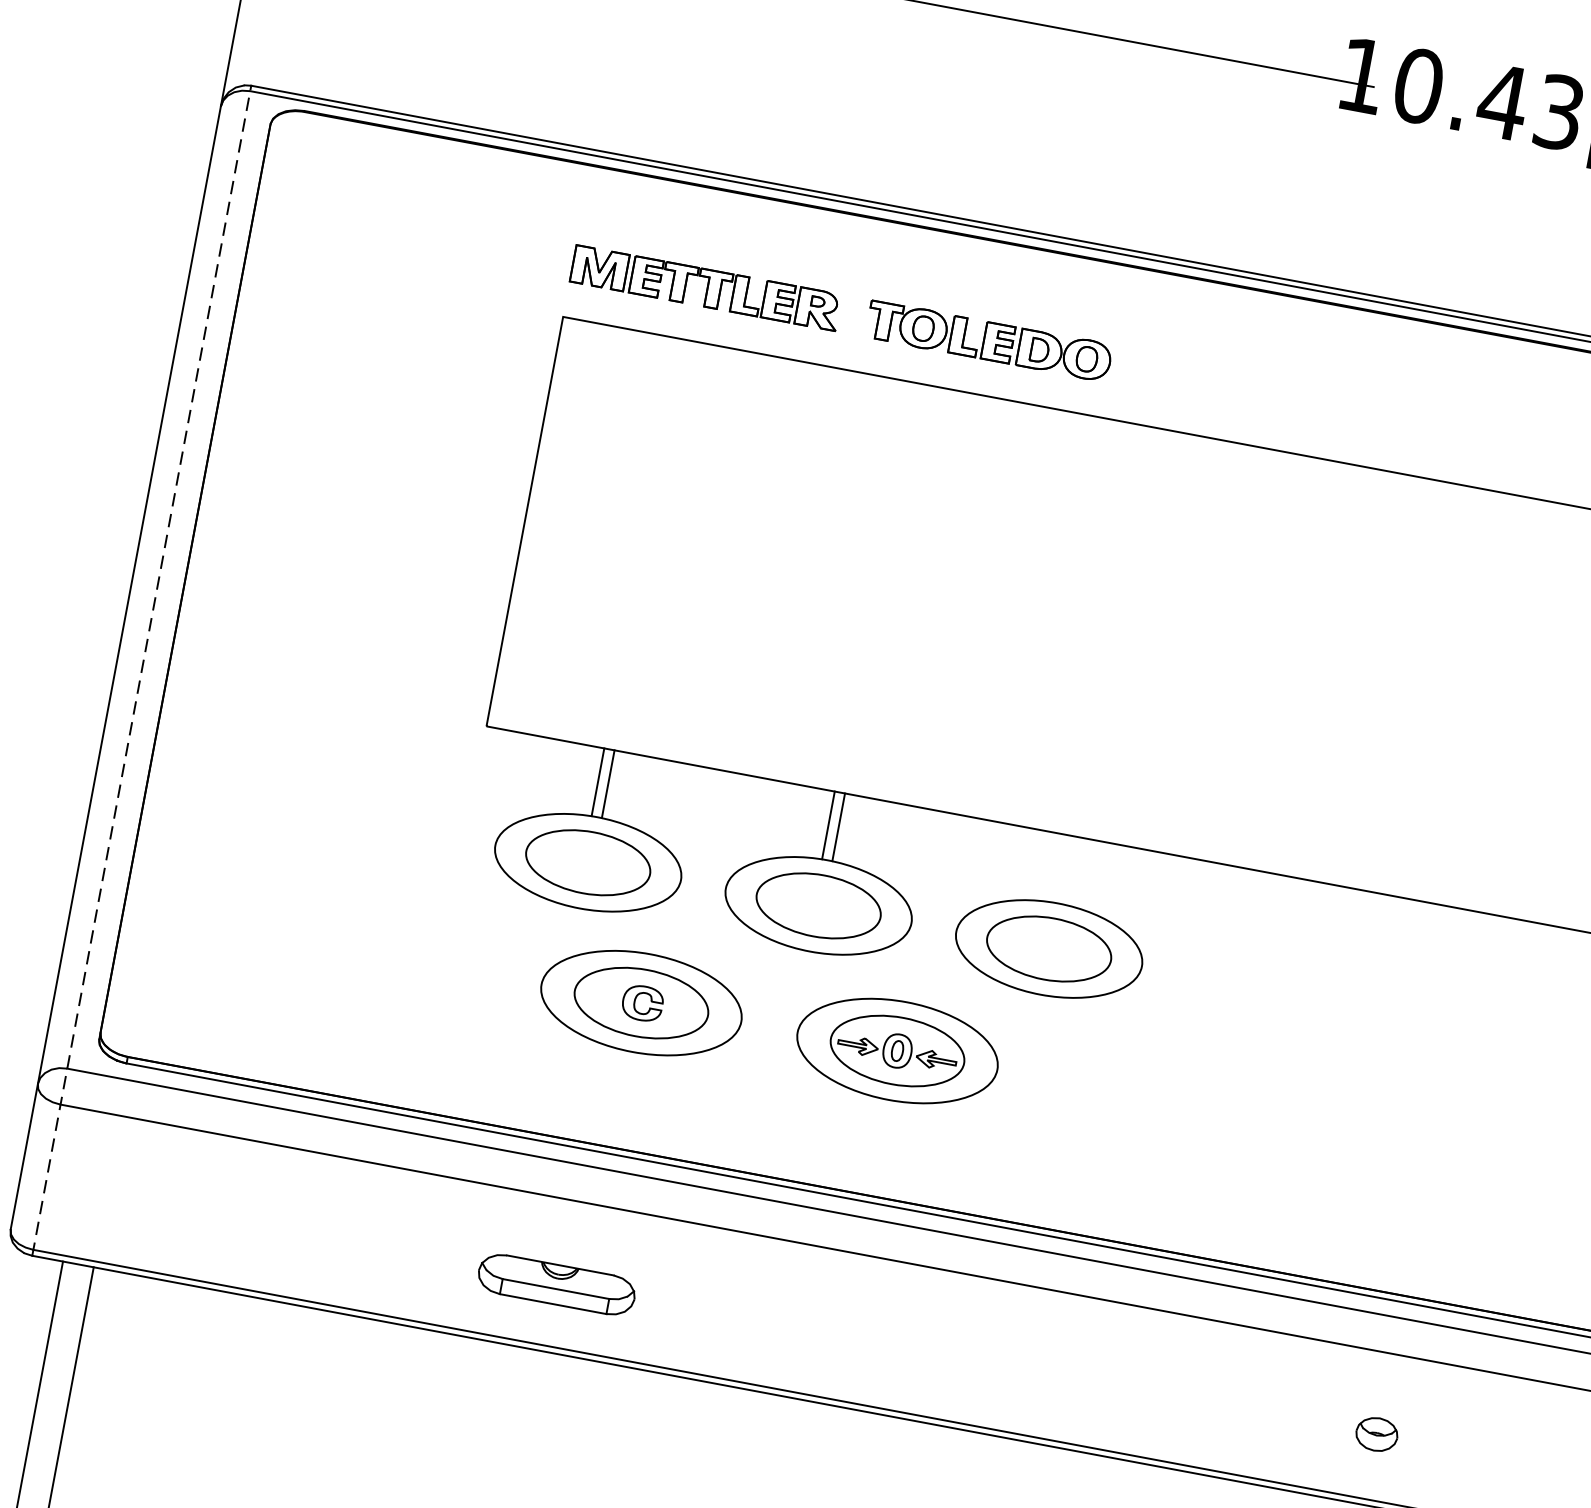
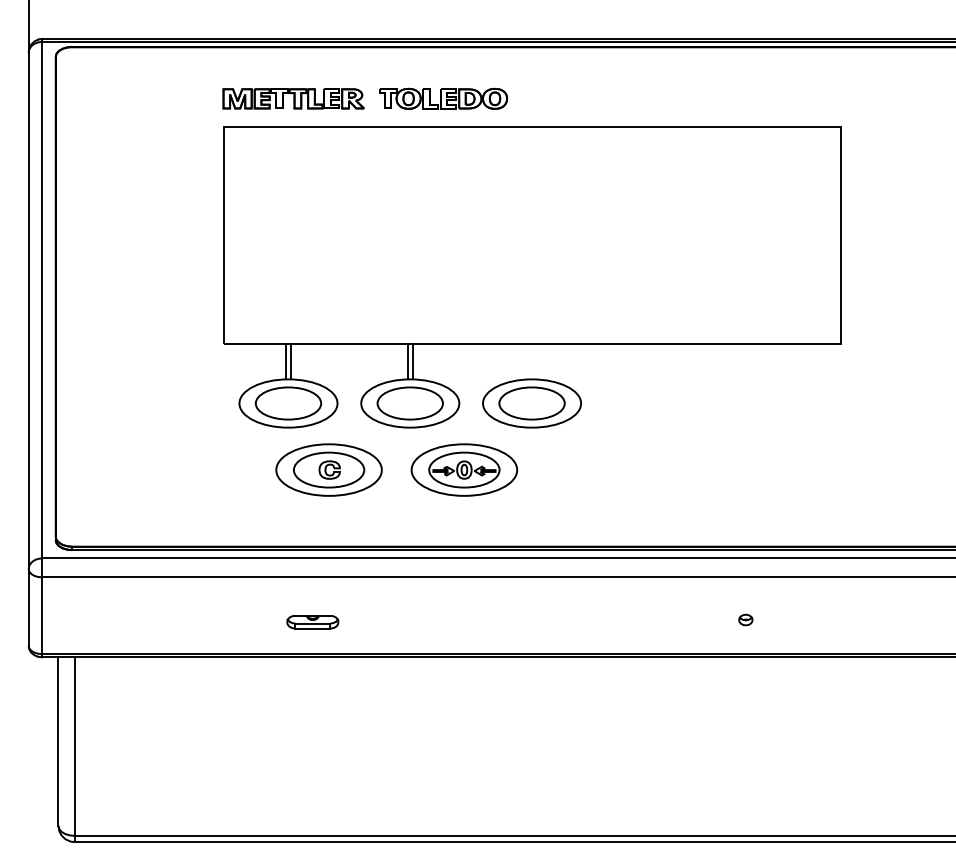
line: (142, 669) -> (42, 347), dashed -> solid
part: (556, 1285) -> (312, 622), size x0.62
part: (1376, 1433) -> (745, 619), size x0.62

